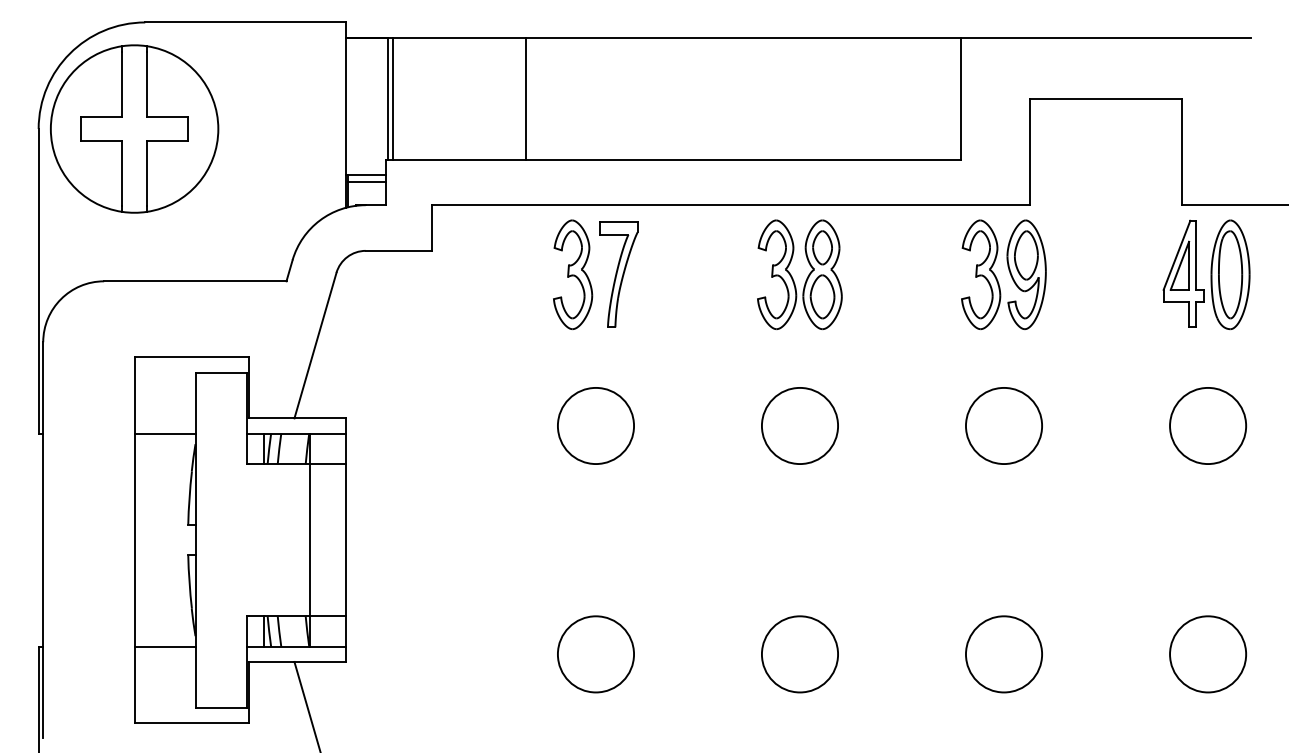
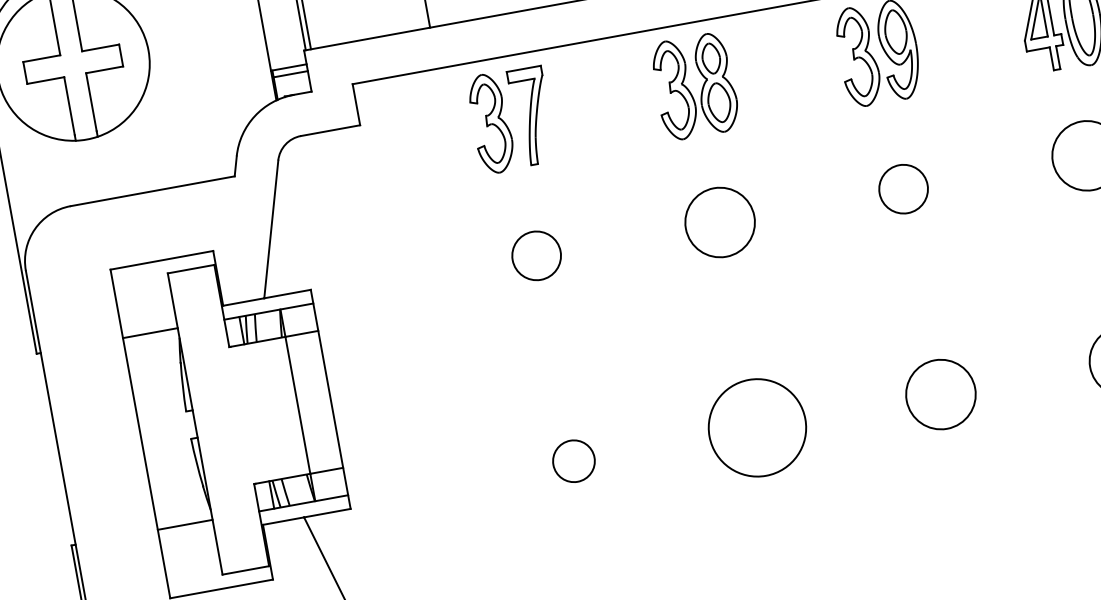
circle: (595, 425) -> (536, 255), size x0.7
circle: (1003, 425) -> (903, 188), size x0.7
circle: (595, 654) -> (573, 461), size x0.6
circle: (799, 654) -> (757, 428), size x1.4

